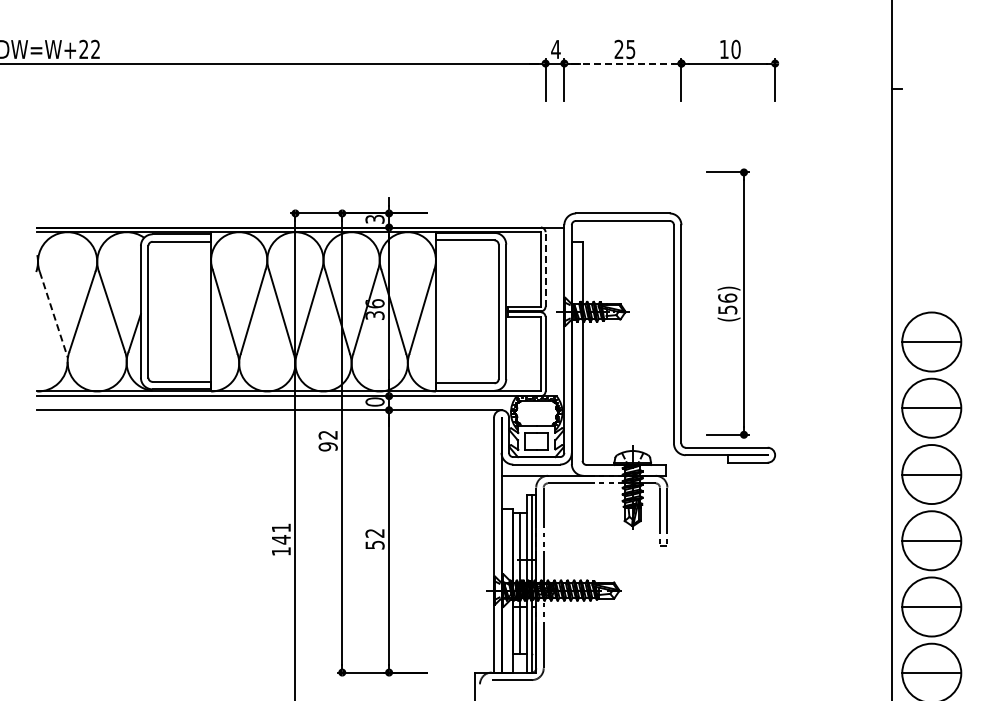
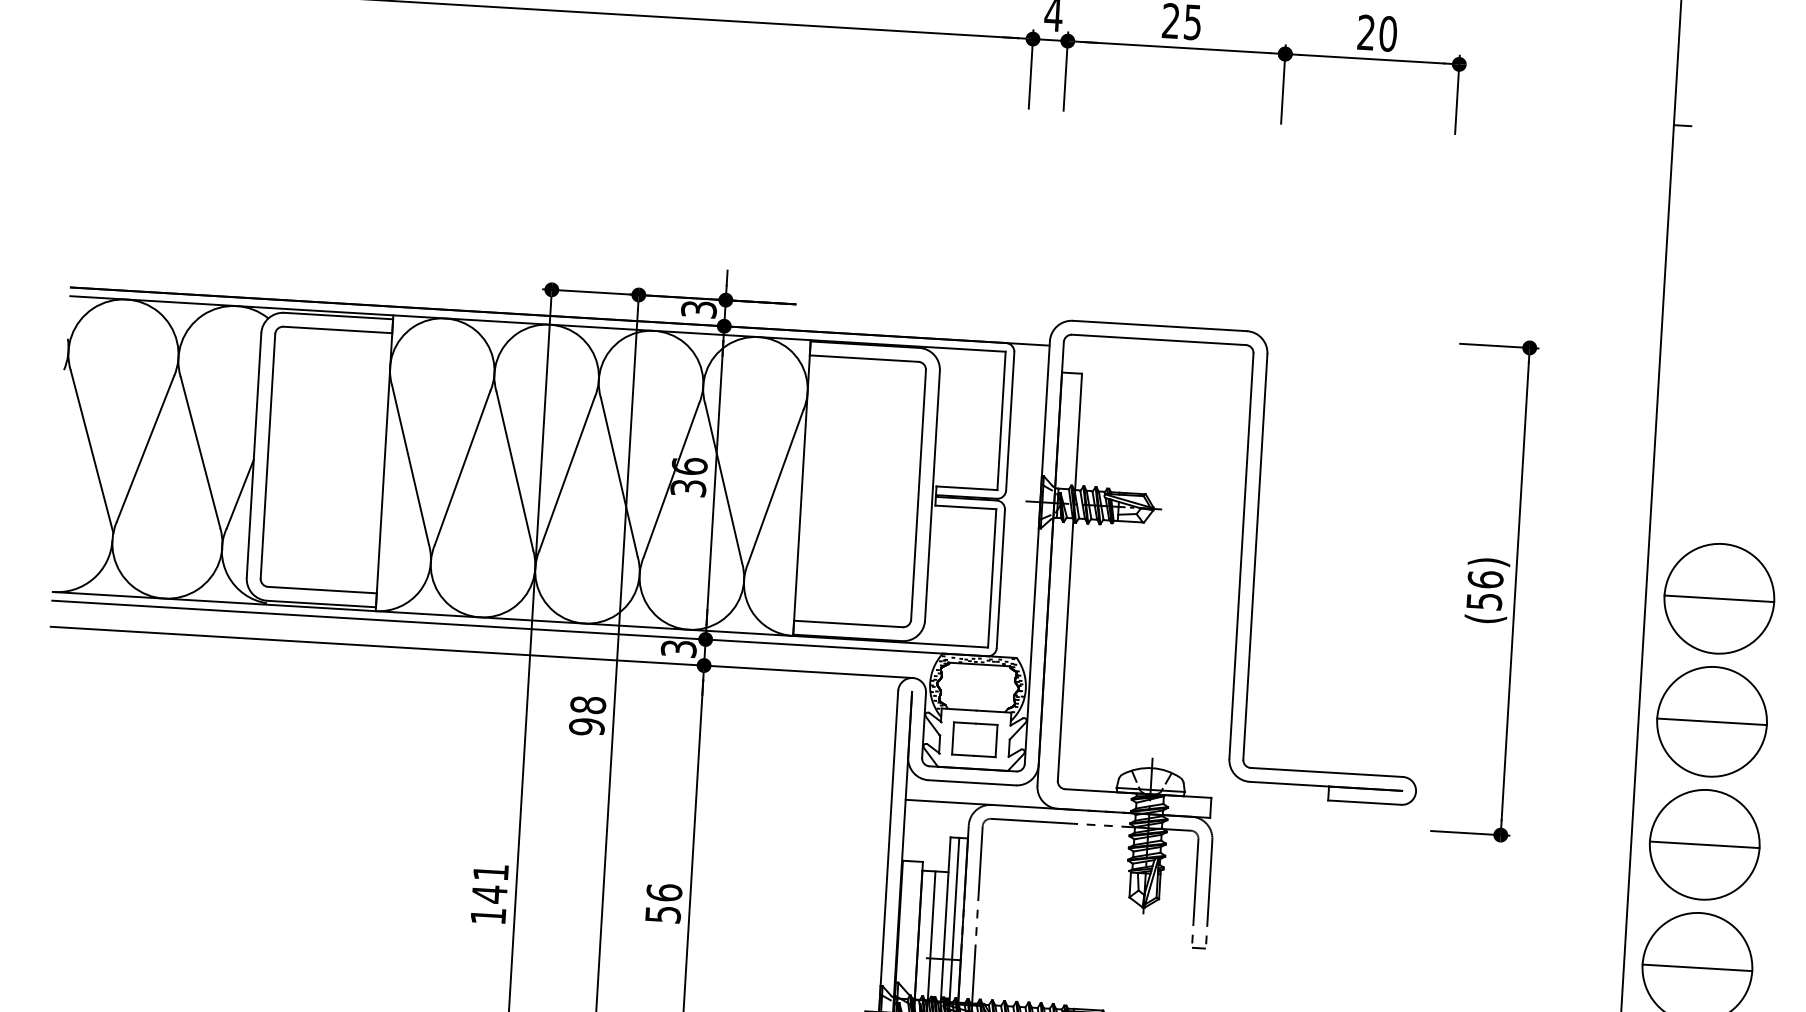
text: (723, 48) -> (1364, 30), 10 -> 20
line: (622, 63) -> (1175, 47), dashed -> solid
line: (545, 268) -> (1010, 419), dashed -> solid
part: (727, 303) -> (1484, 589), moved
line: (54, 315) -> (93, 452), dashed -> solid
text: (374, 401) -> (677, 647), 0 -> 3
text: (327, 434) -> (587, 703), 92 -> 98
text: (374, 532) -> (663, 891), 52 -> 56

